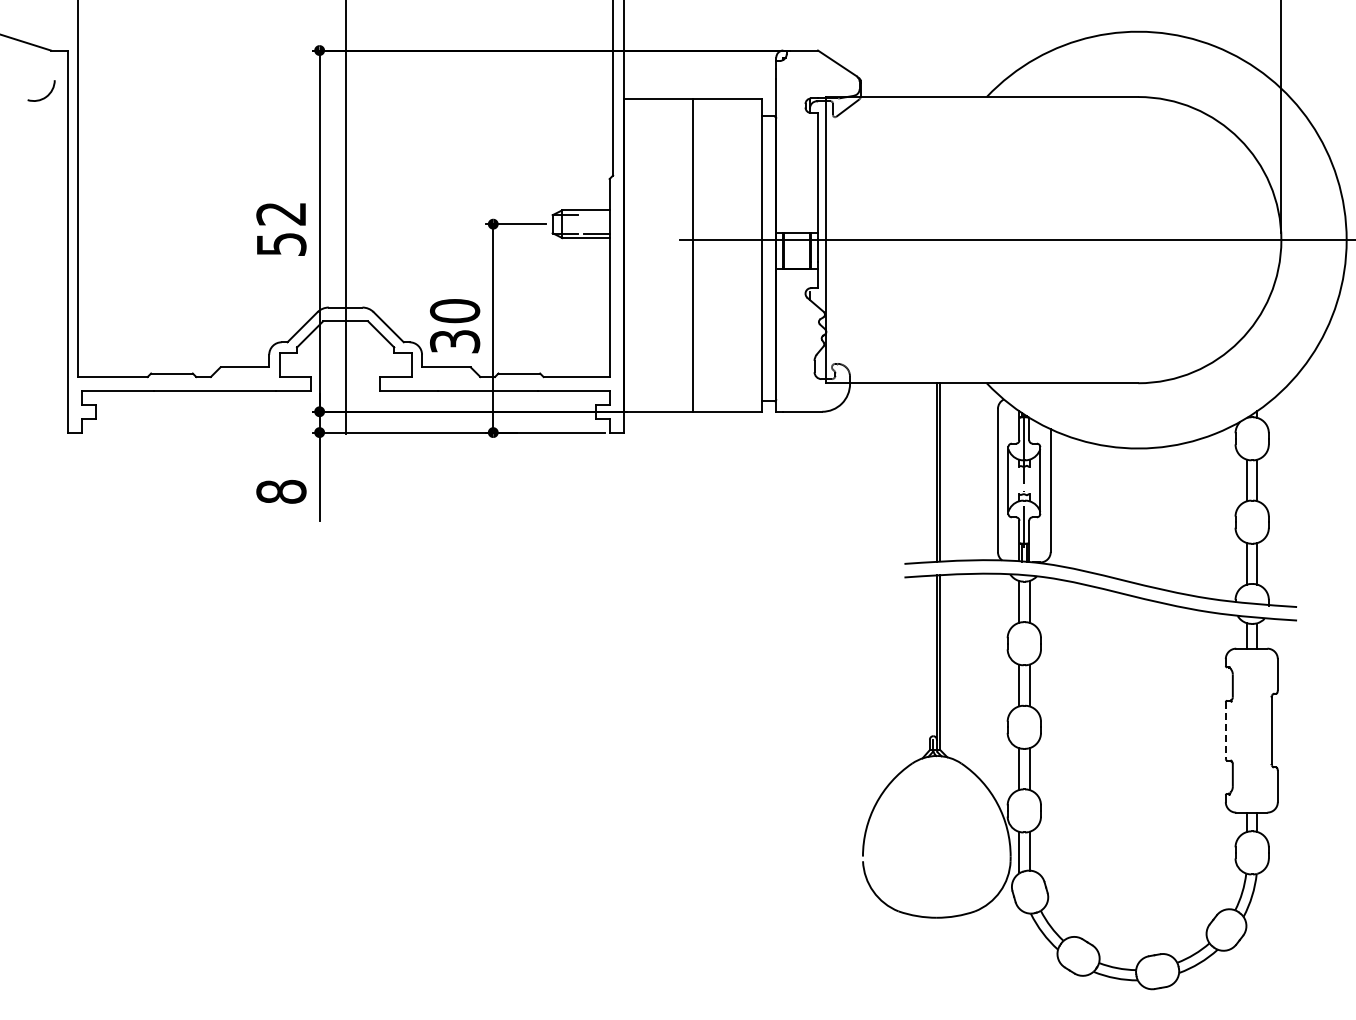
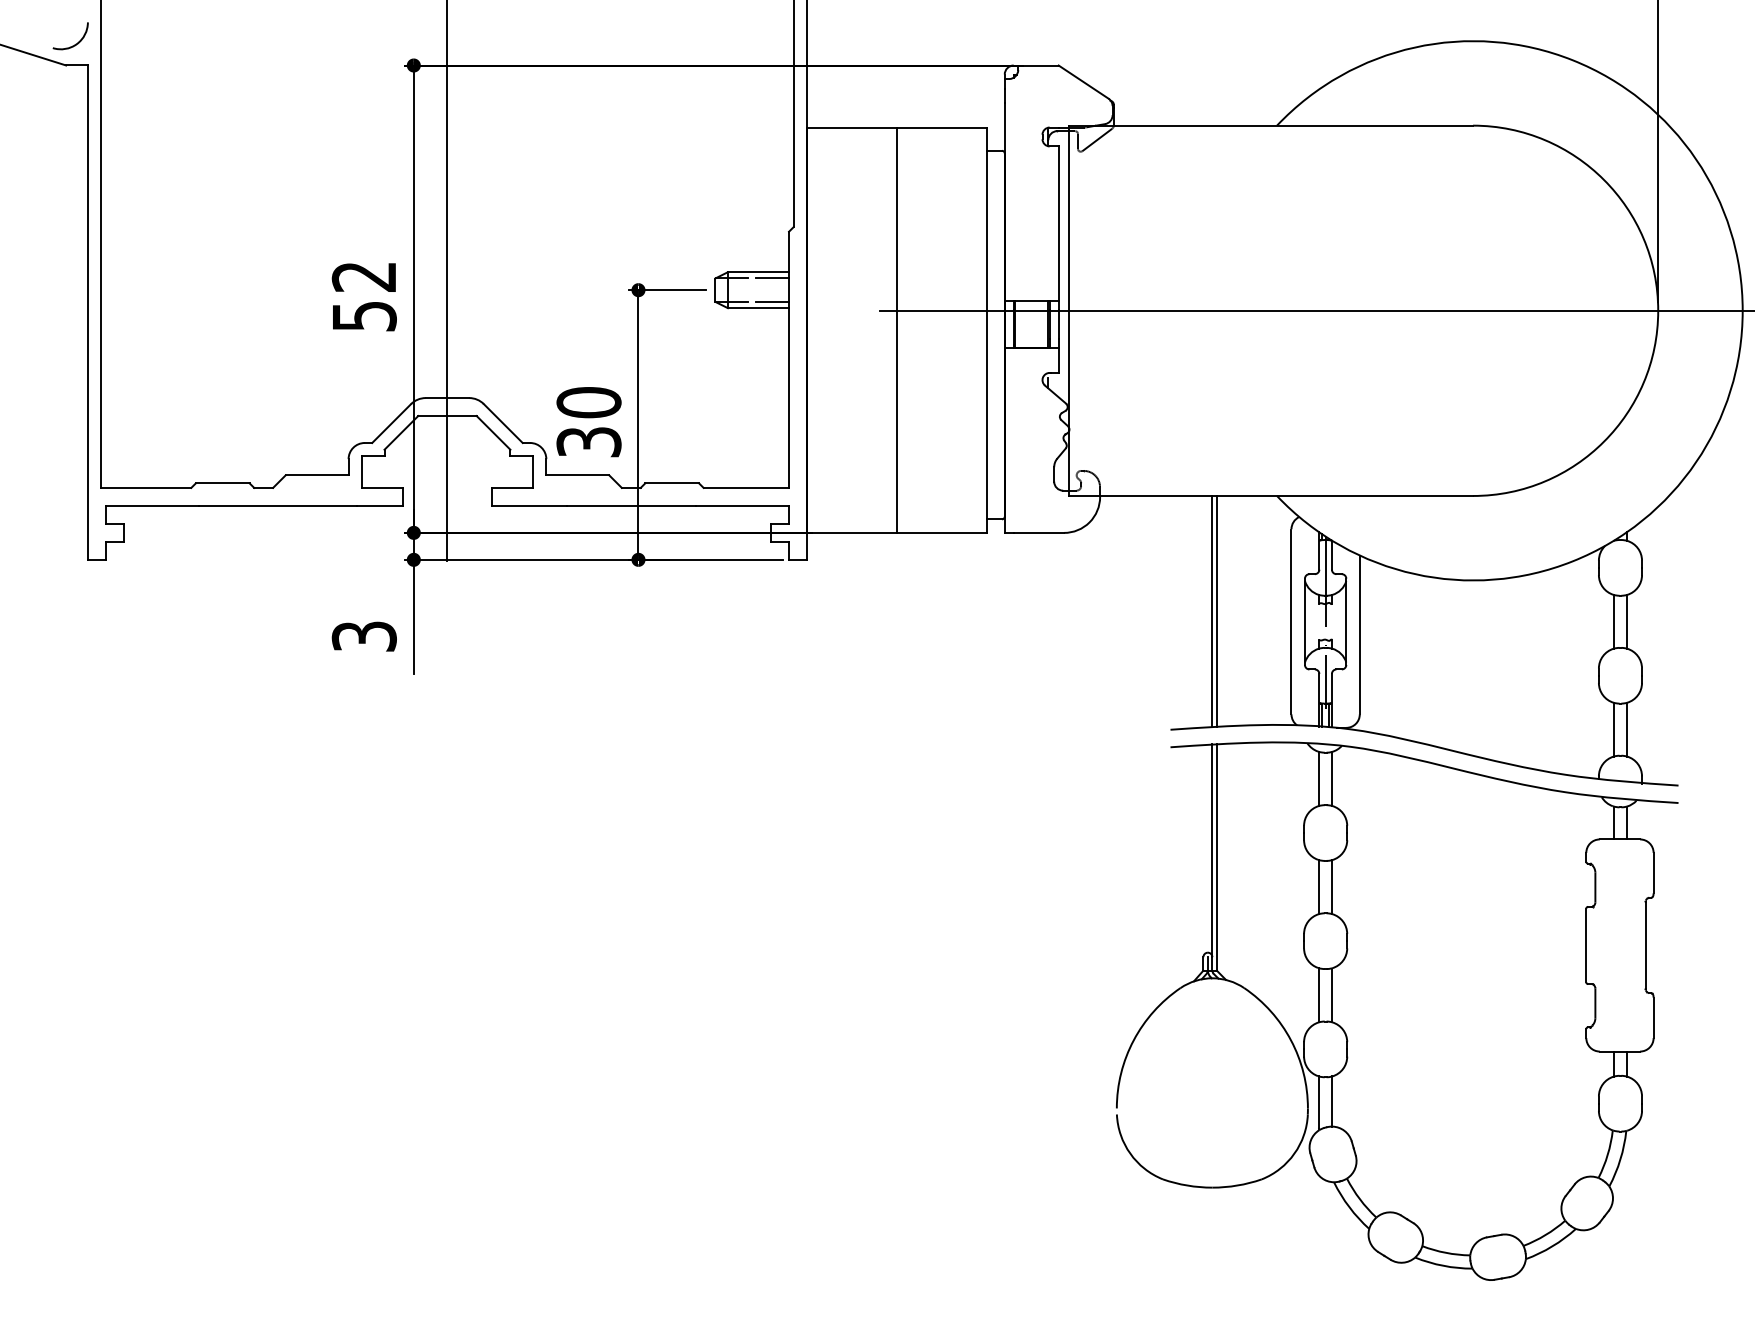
arc: (46, 95) -> (77, 42), moved
line: (596, 214) -> (772, 277), added
text: (281, 491) -> (364, 636), 8 -> 3
line: (1225, 731) -> (1585, 946), dashed -> solid

